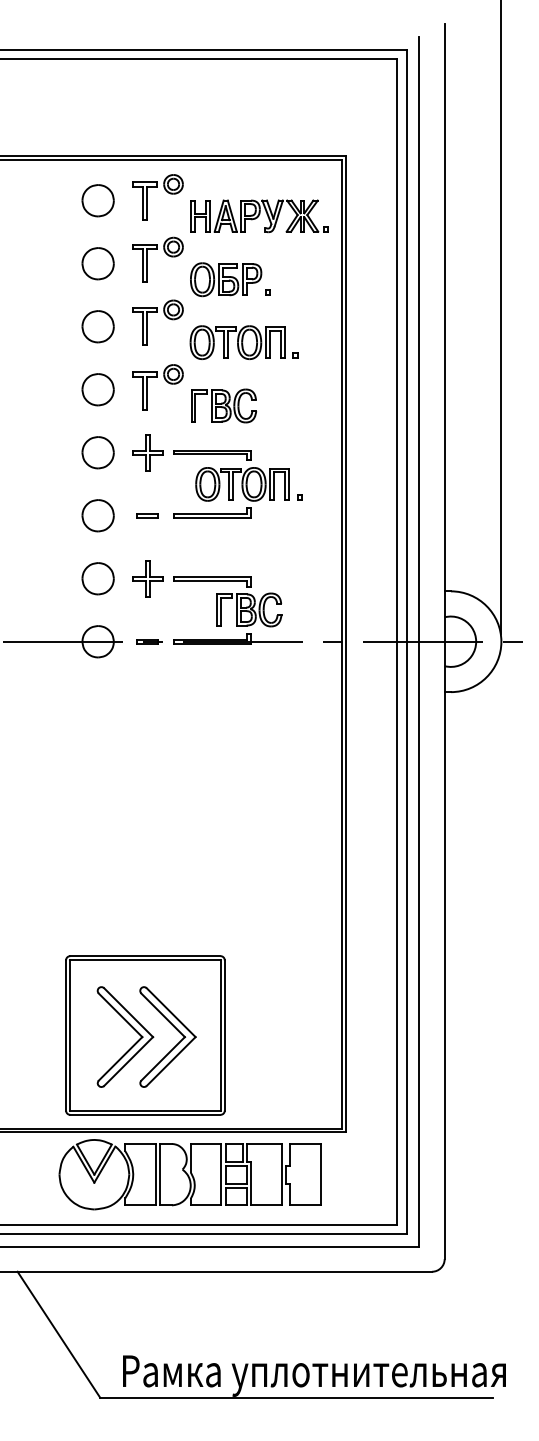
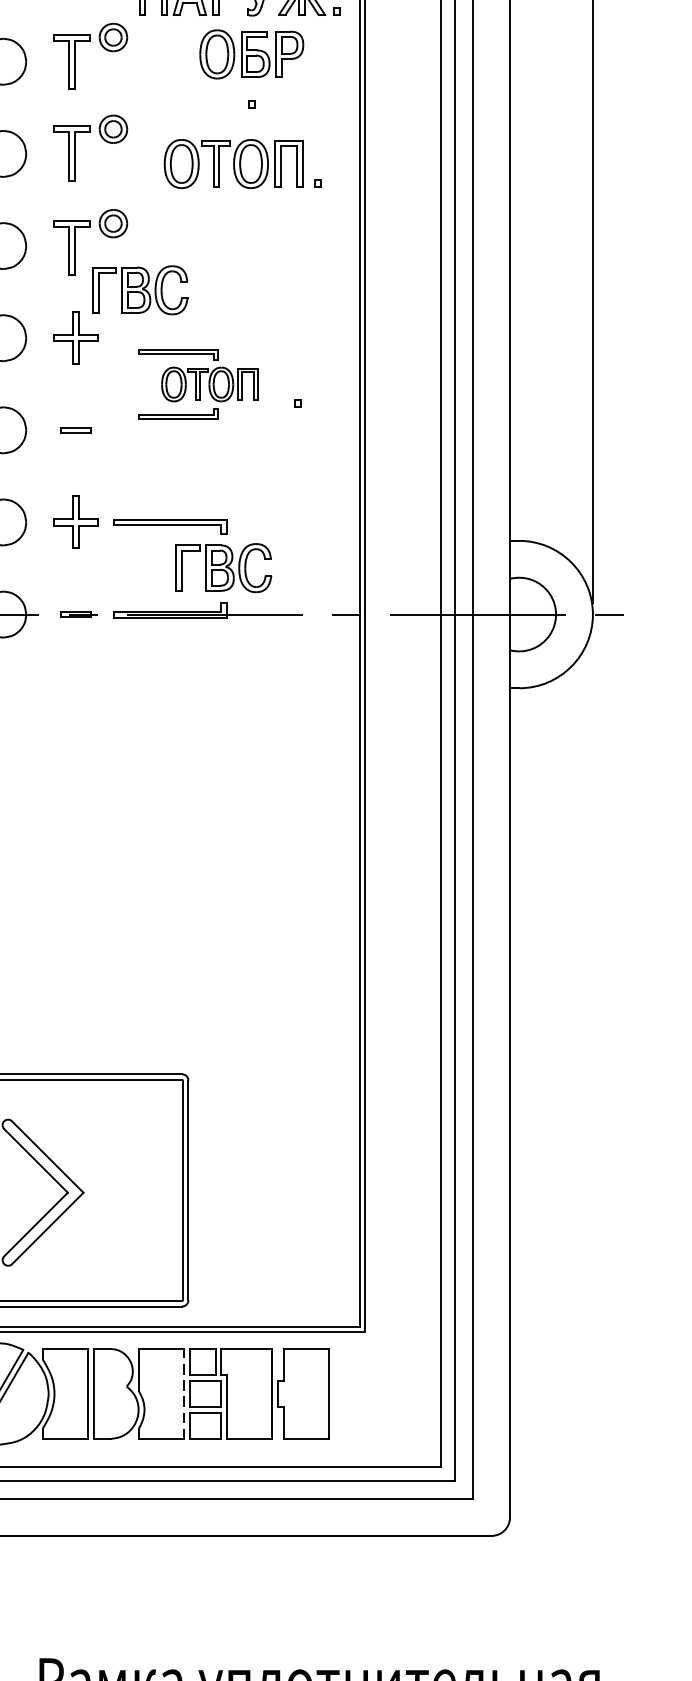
part: (226, 279) -> (252, 54), moved
part: (243, 342) -> (242, 163), moved
part: (224, 405) -> (141, 289), moved
part: (231, 484) -> (198, 384), size x0.7
part: (174, 1028) -> (114, 1180), removed
line: (221, 1174) -> (183, 1393), solid -> dashed

